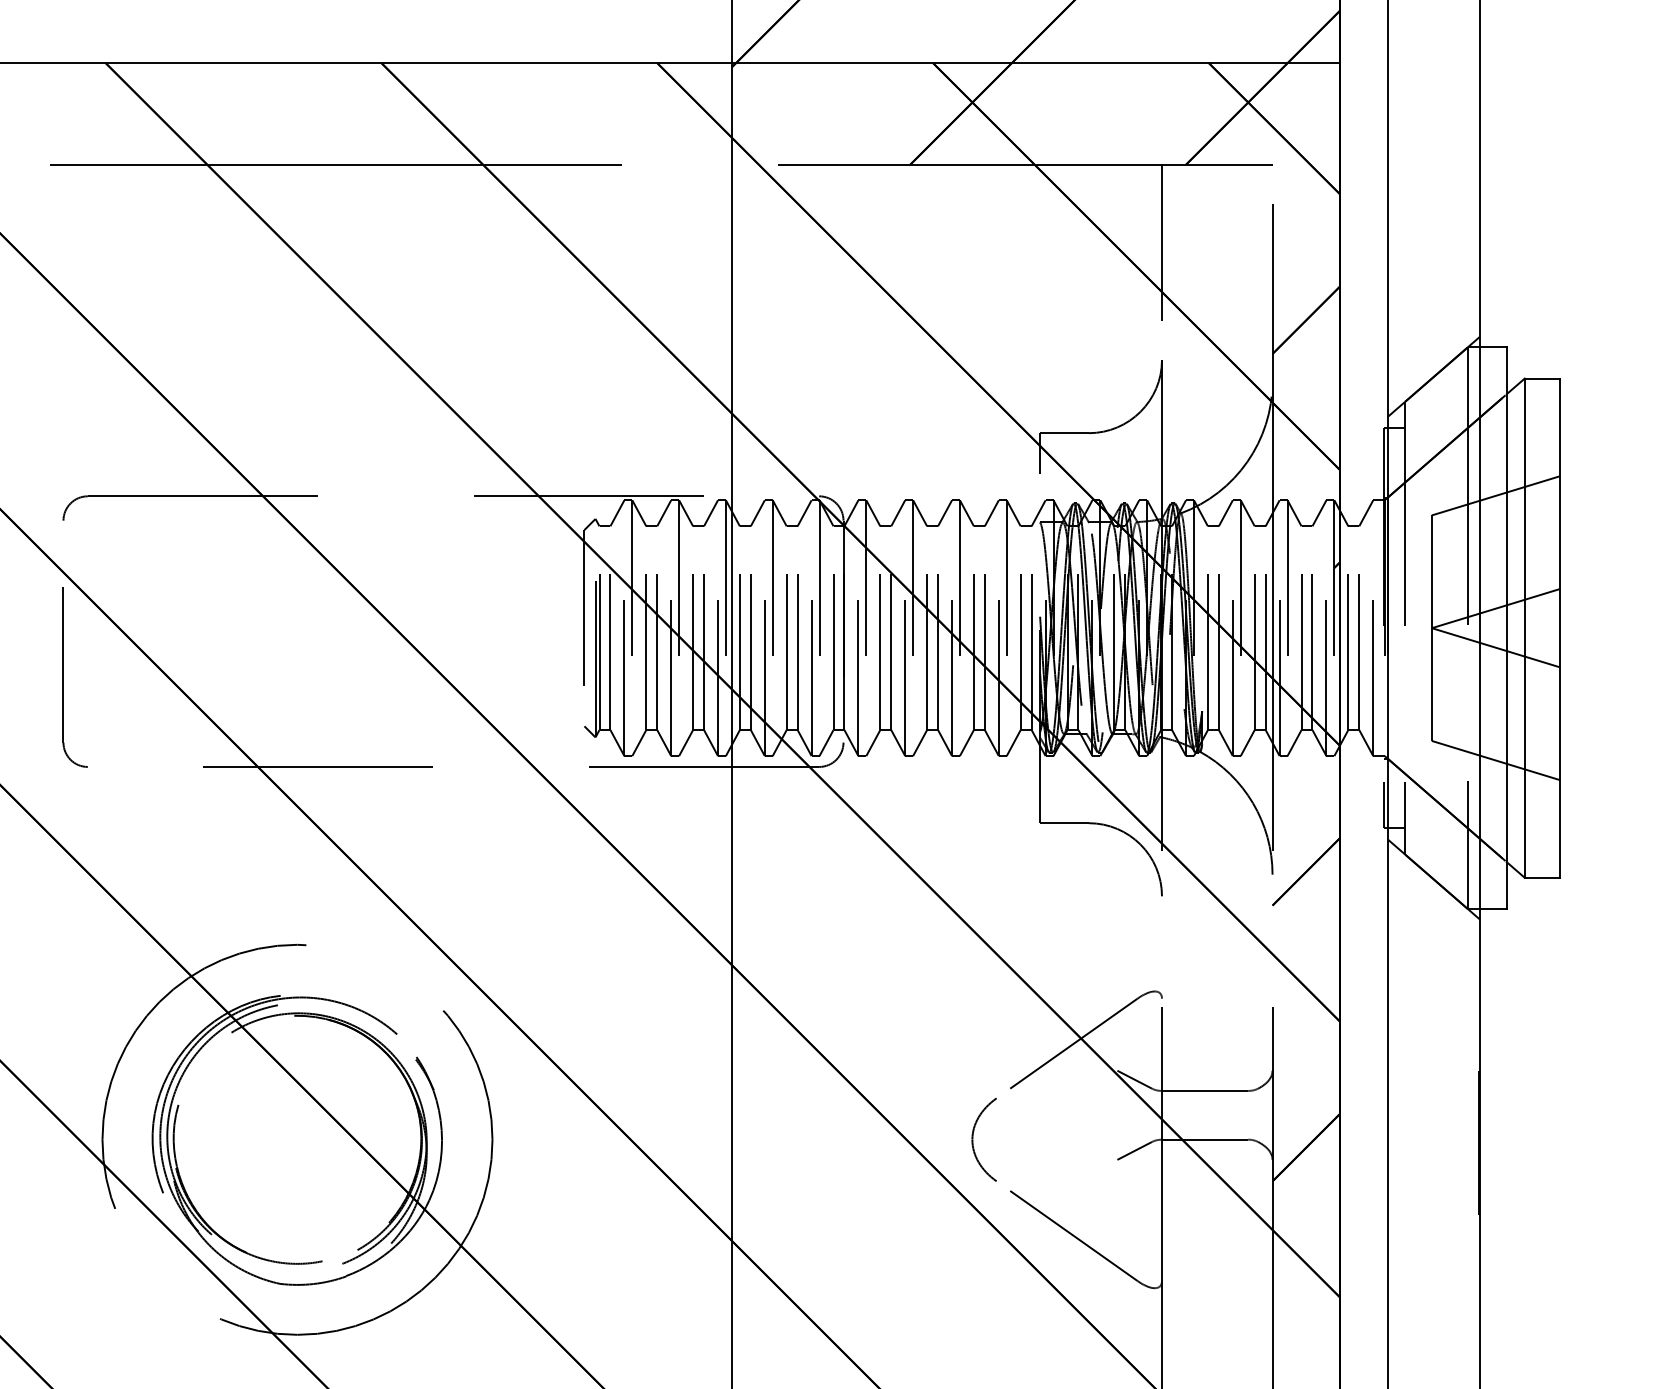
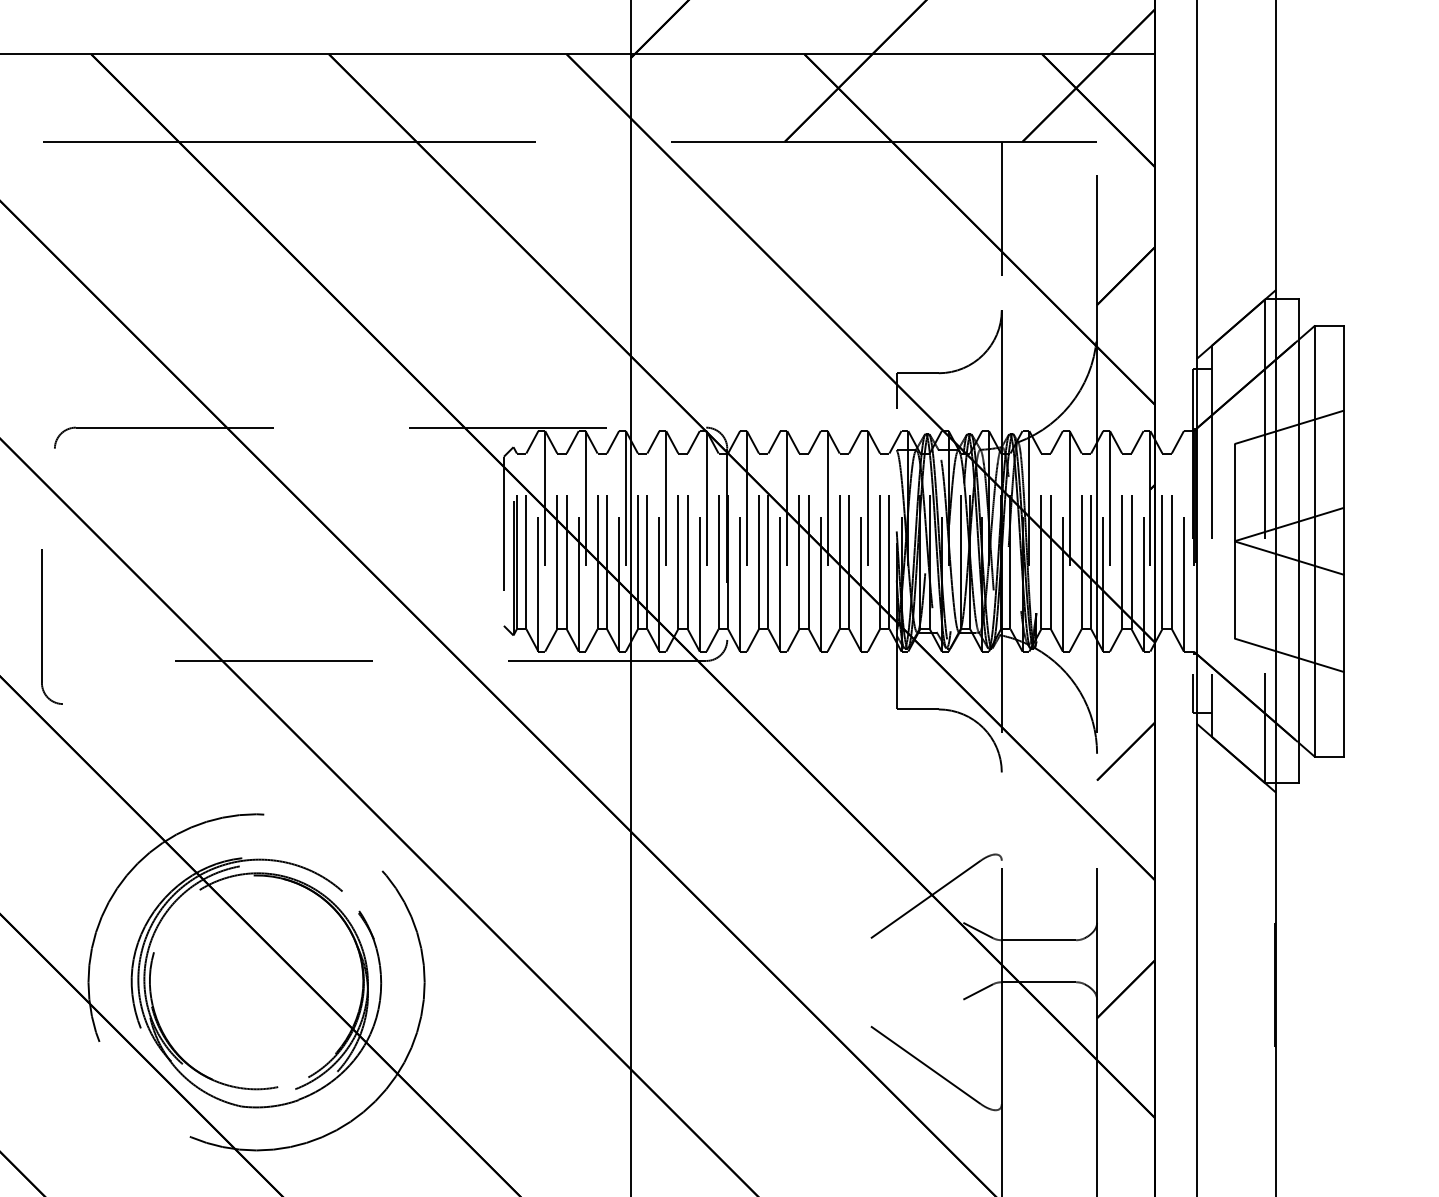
part: (63, 677) -> (41, 626), moved
part: (973, 1139) -> (839, 982), removed

